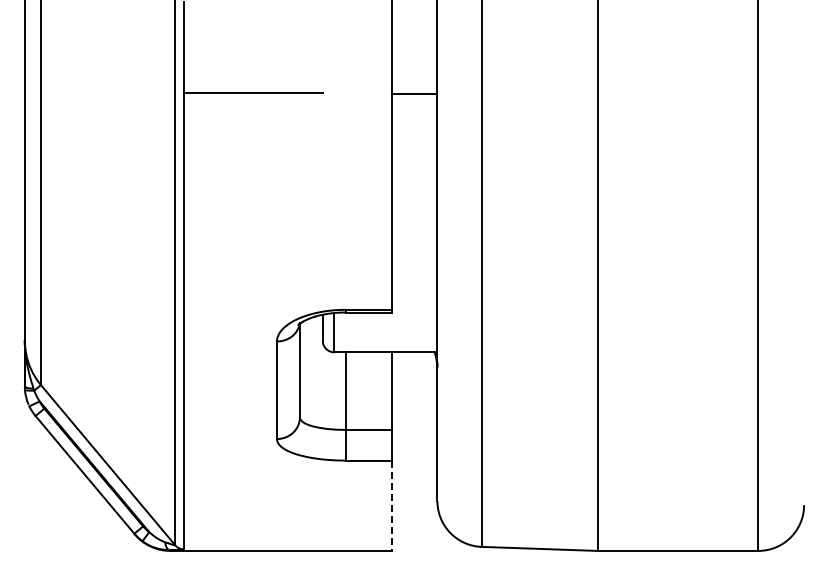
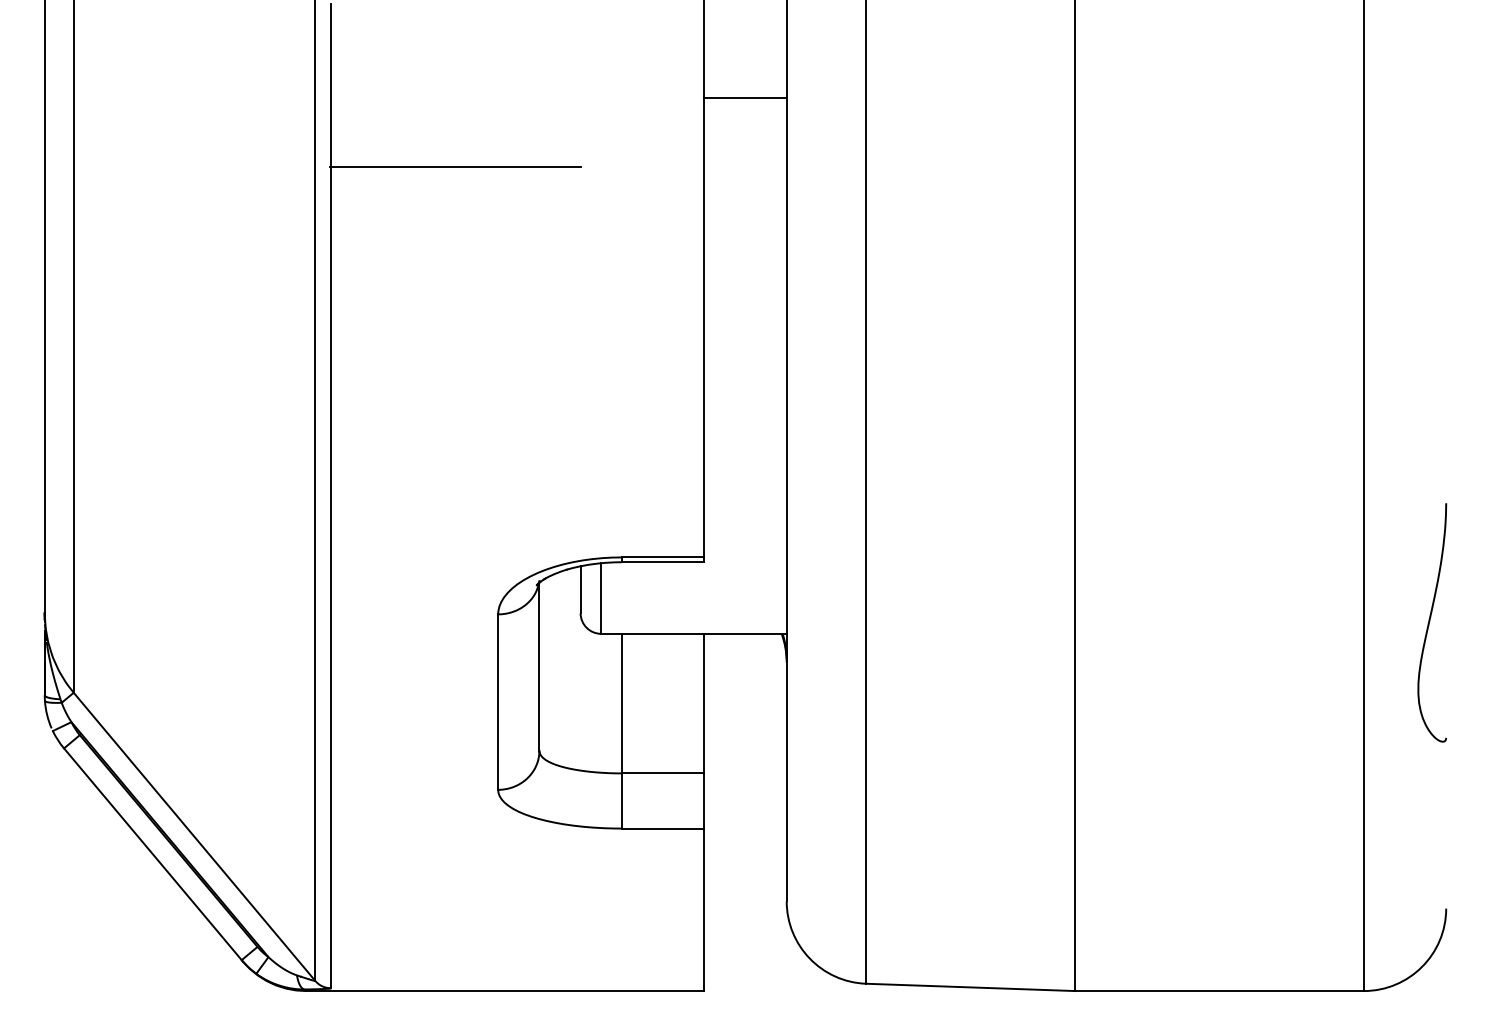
line: (414, 94) -> (745, 98), moved
curve: (795, 346) -> (1430, 623), added
line: (391, 506) -> (704, 911), dashed -> solid

